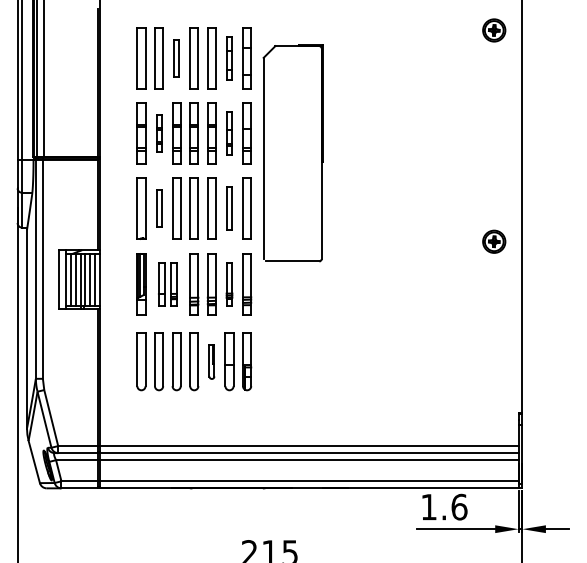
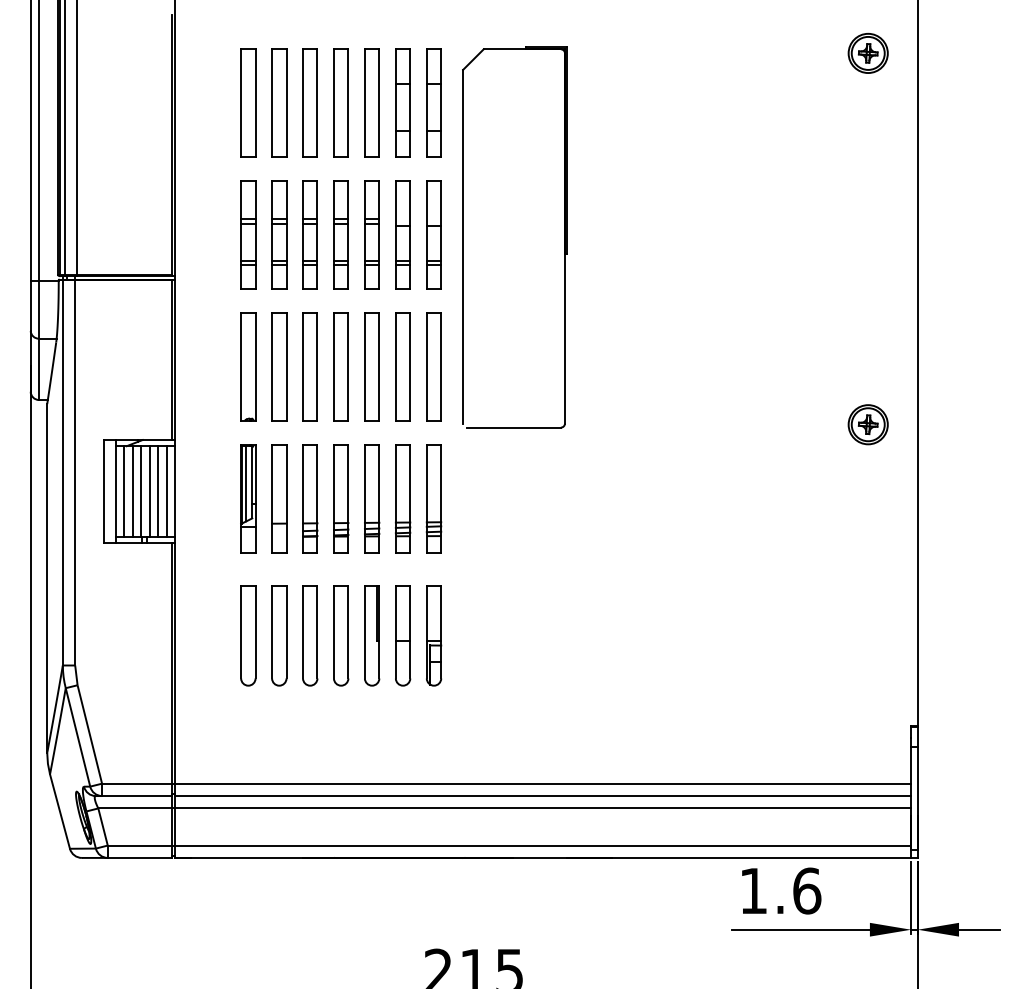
part: (176, 58) -> (309, 102), size x1.67
part: (229, 58) -> (403, 102), size x1.43
part: (158, 133) -> (278, 234), size x1.67
part: (229, 133) -> (403, 234), size x1.43
part: (292, 153) -> (513, 237), moved
part: (158, 208) -> (278, 366), size x1.67
part: (229, 208) -> (403, 366), size x1.43
part: (167, 284) -> (294, 499), size x1.43
part: (229, 284) -> (403, 499), size x1.43
part: (211, 361) -> (371, 635), size x1.67

